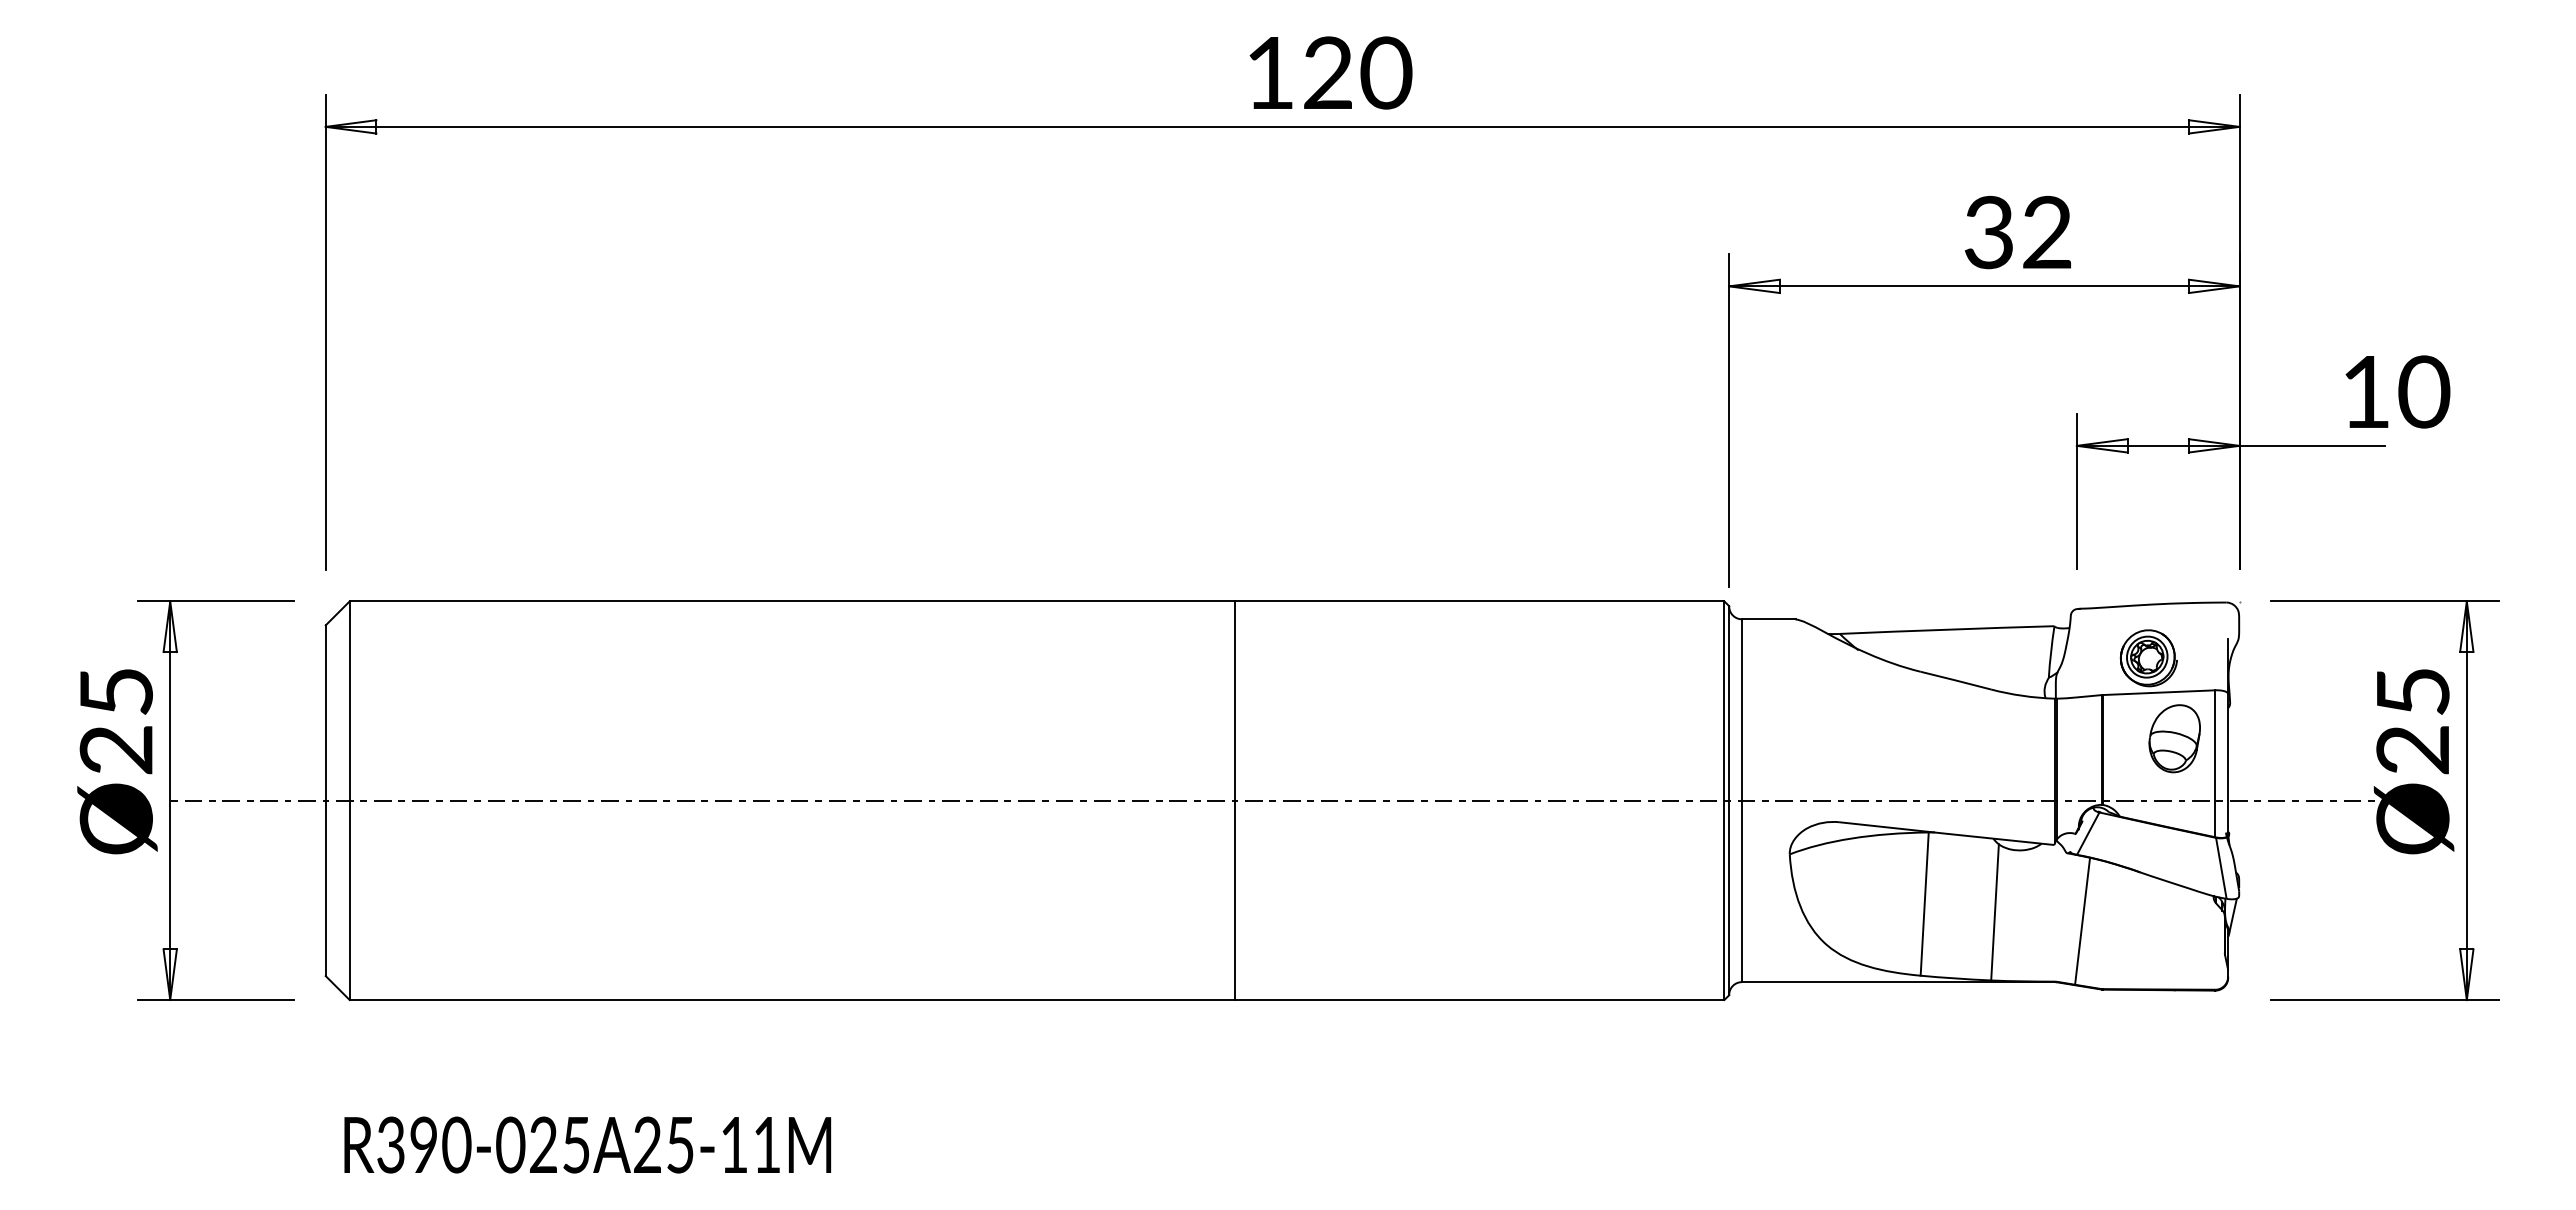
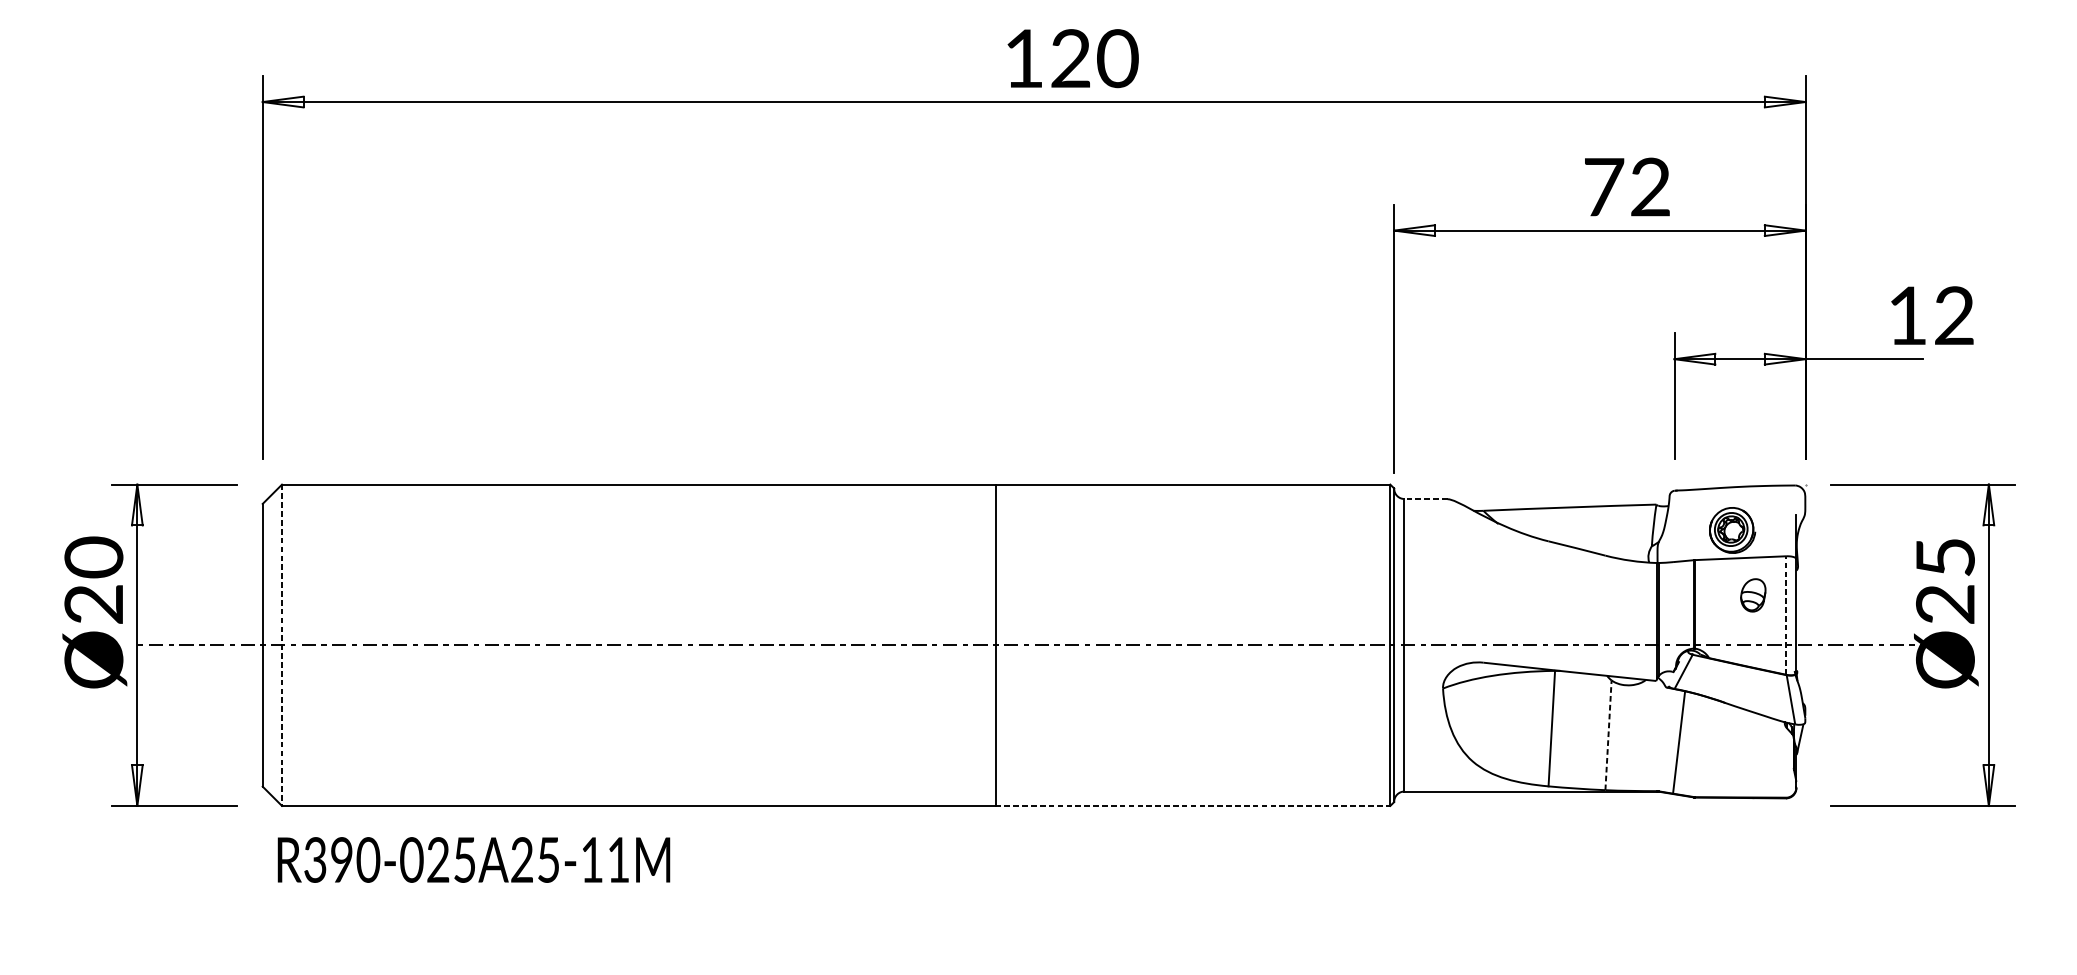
text: (1989, 232) -> (1604, 187), 32 -> 72
text: (2424, 391) -> (1954, 315), 10 -> 12
line: (1768, 619) -> (1425, 499), solid -> dashed
text: (115, 691) -> (93, 557), Ø25 -> Ø20
part: (2174, 738) -> (1753, 595), size x0.6
line: (2215, 763) -> (1786, 615), solid -> dashed
line: (349, 801) -> (281, 645), solid -> dashed
line: (1995, 911) -> (1608, 734), solid -> dashed
line: (1479, 999) -> (1192, 805), solid -> dashed
text: (587, 1144) -> (473, 859), moved

